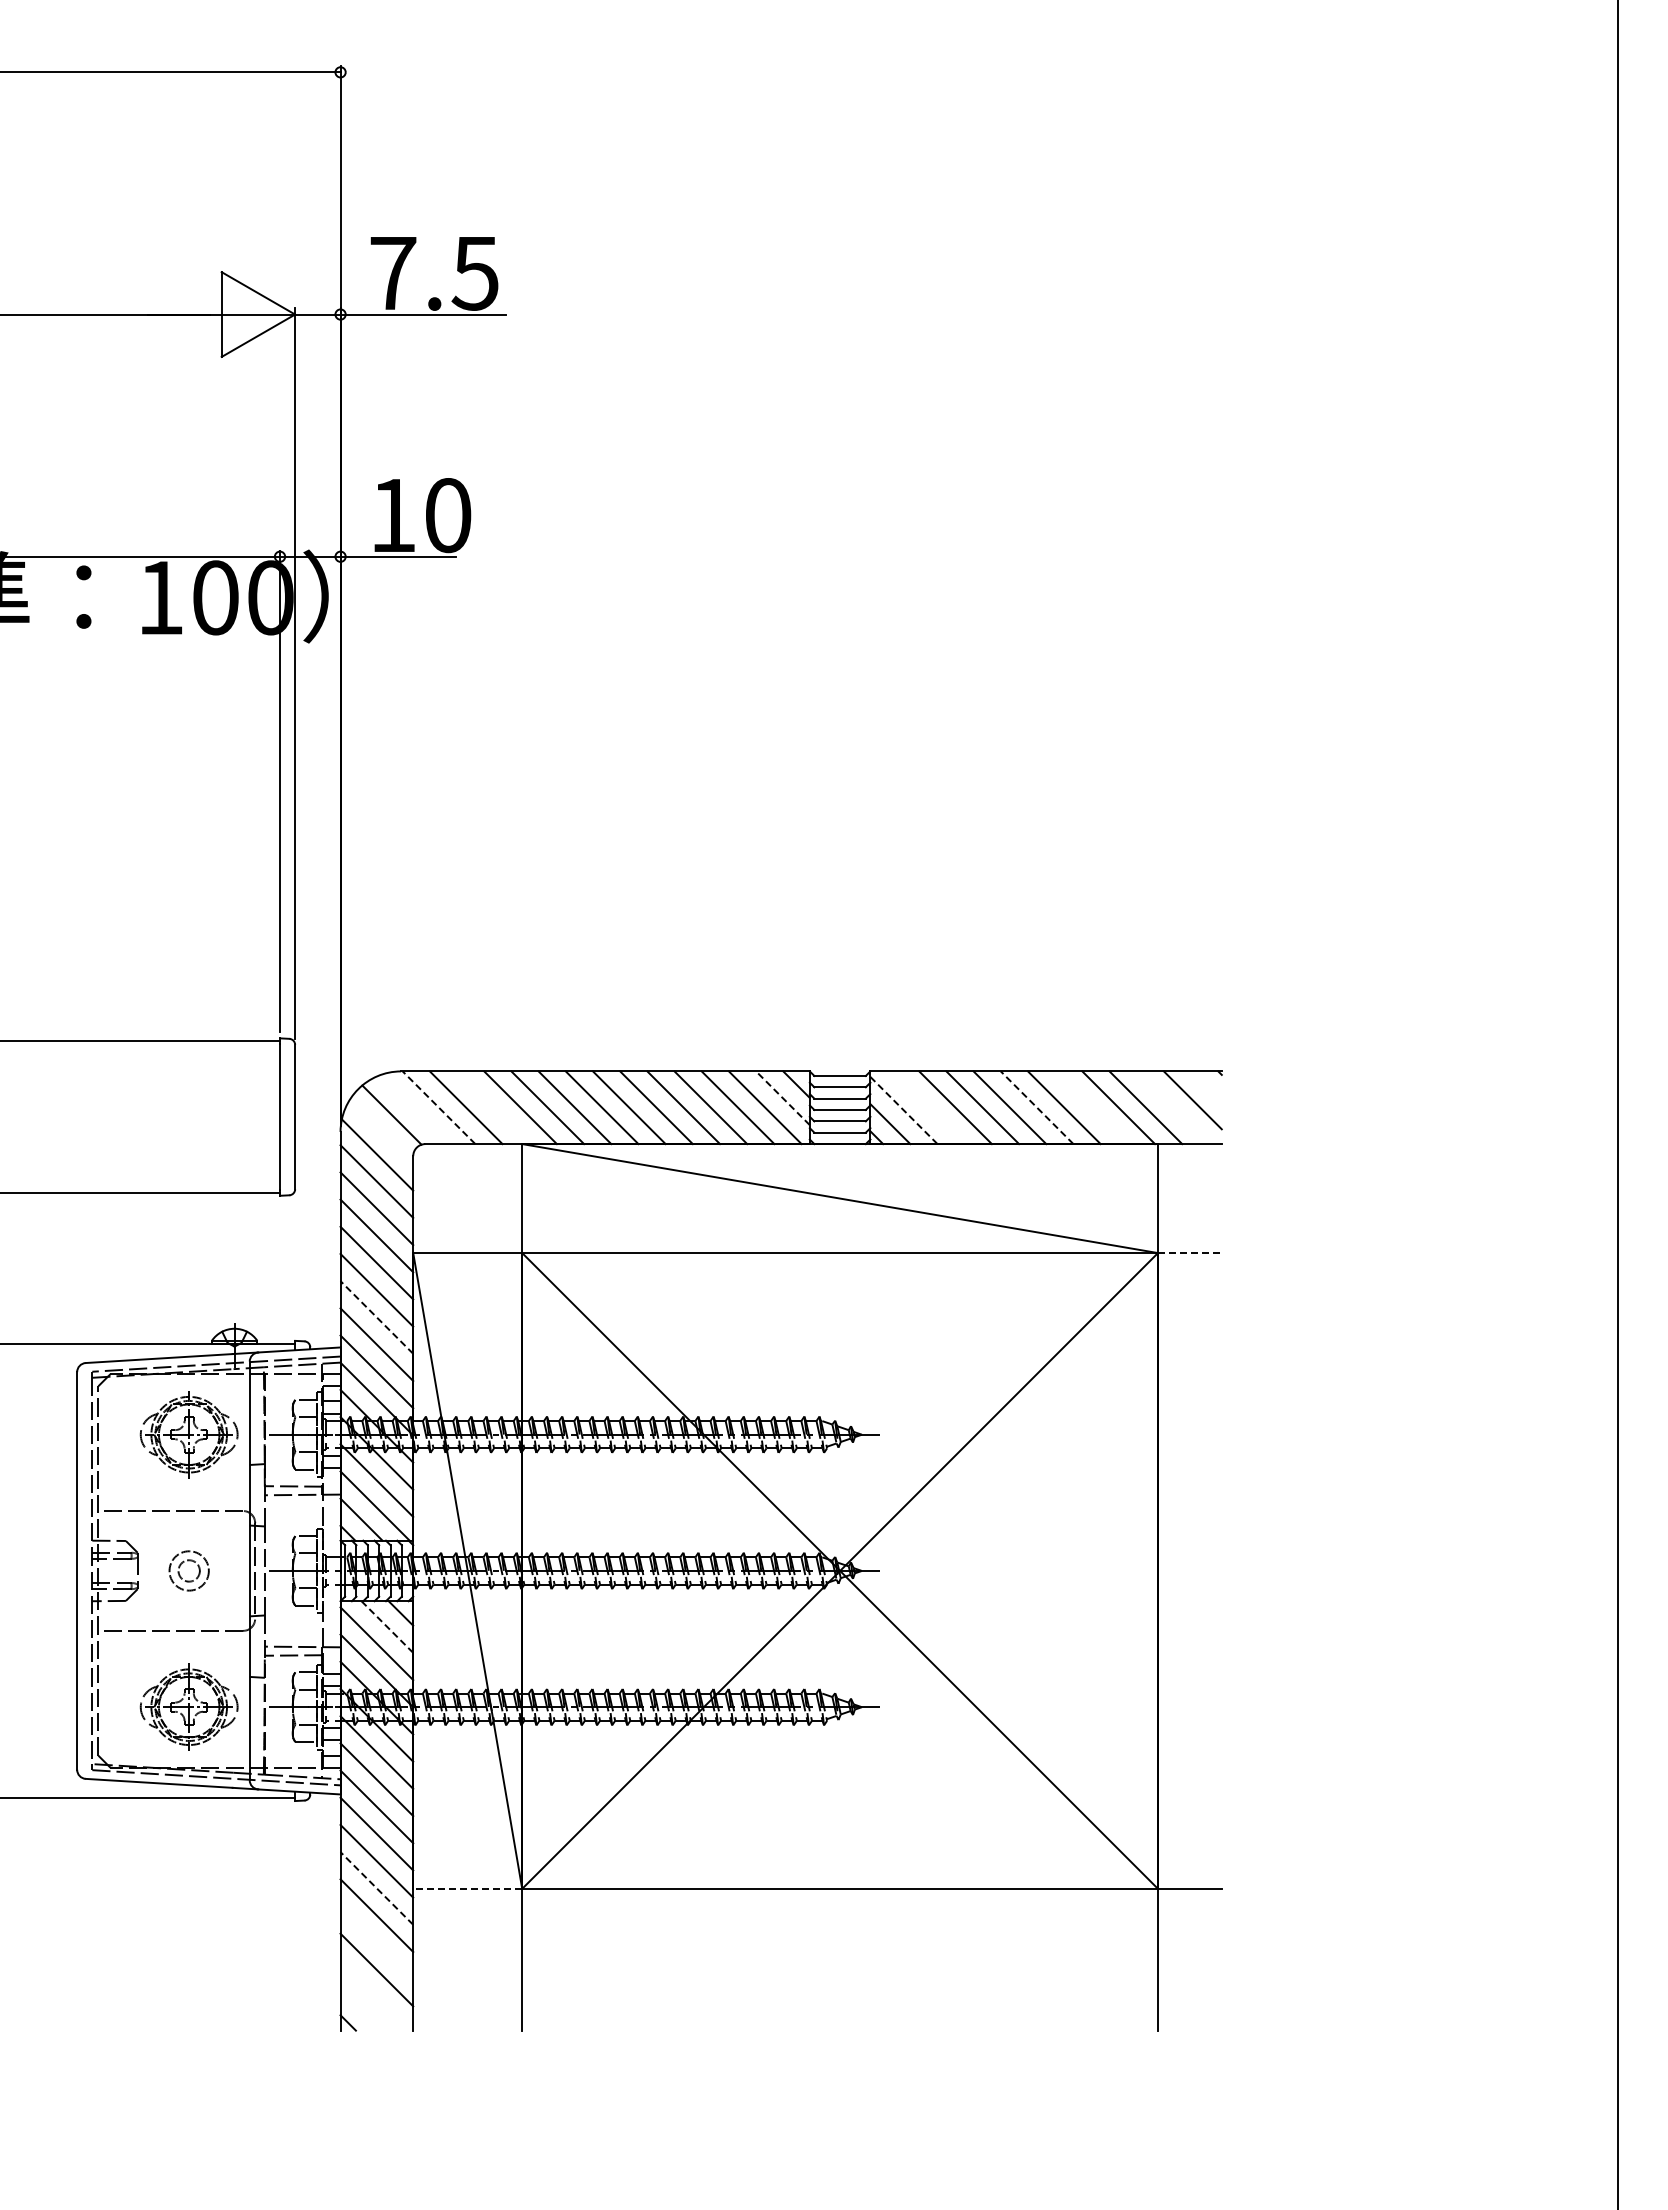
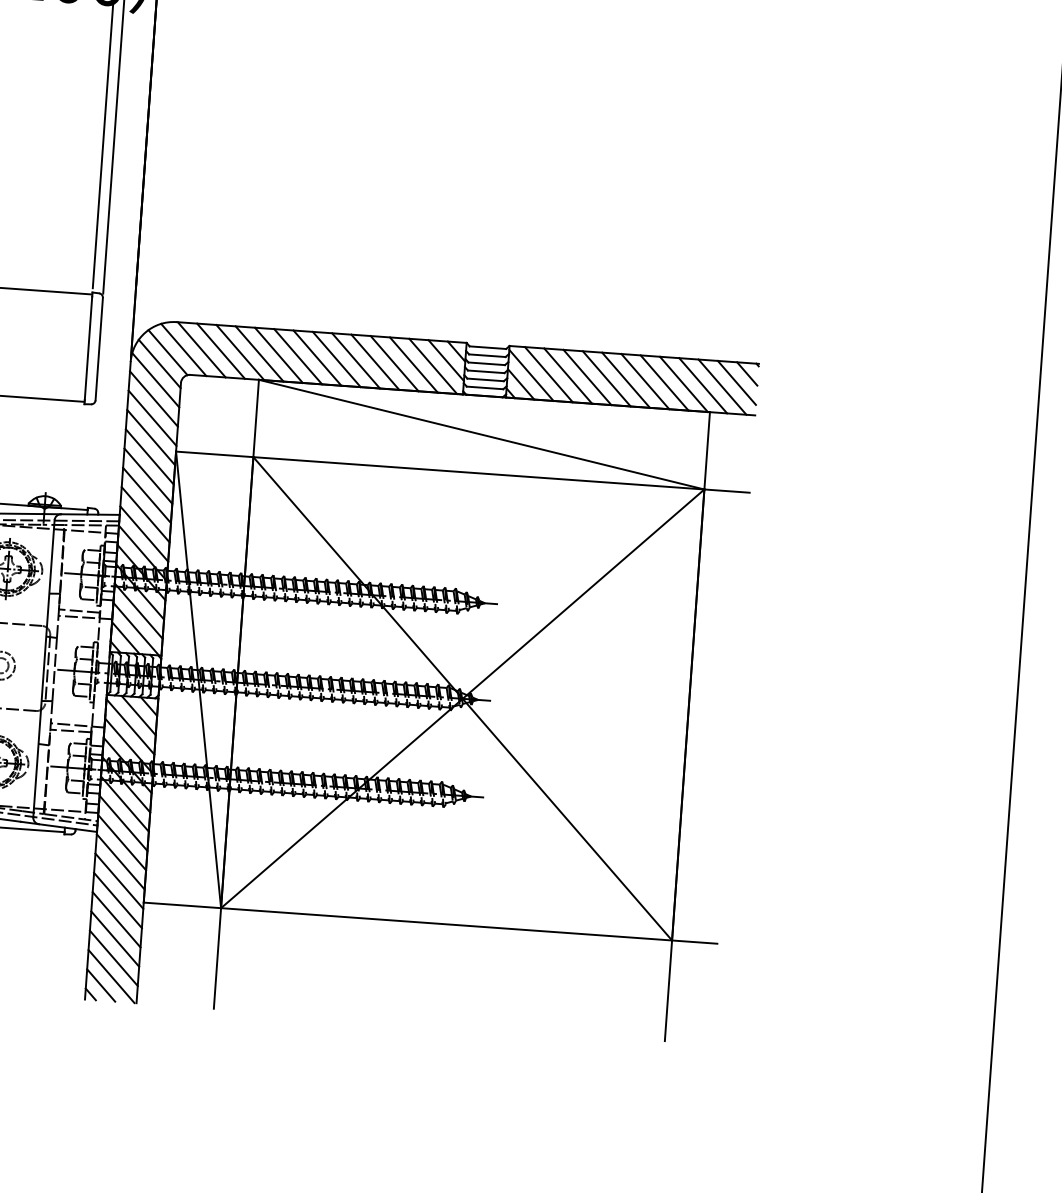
line: (1206, 1086) -> (747, 373), added
line: (782, 1098) -> (445, 360), dashed -> solid
line: (438, 1107) -> (201, 349), dashed -> solid
line: (493, 1107) -> (240, 352), added
line: (928, 1107) -> (549, 374), added
line: (1036, 1107) -> (625, 380), dashed -> solid
line: (1091, 1107) -> (664, 382), added
line: (1172, 1107) -> (722, 386), added
line: (413, 1109) -> (183, 349), added
line: (903, 1110) -> (531, 375), dashed -> solid
line: (381, 1131) -> (159, 363), added
line: (1189, 1253) -> (726, 491), dashed -> solid
line: (376, 1317) -> (146, 495), dashed -> solid
line: (387, 1627) -> (138, 715), dashed -> solid
line: (376, 1888) -> (117, 900), dashed -> solid
line: (467, 1888) -> (182, 905), dashed -> solid
line: (376, 1942) -> (114, 938), added
line: (375, 1995) -> (111, 976), added
line: (361, 2009) -> (100, 985), added

